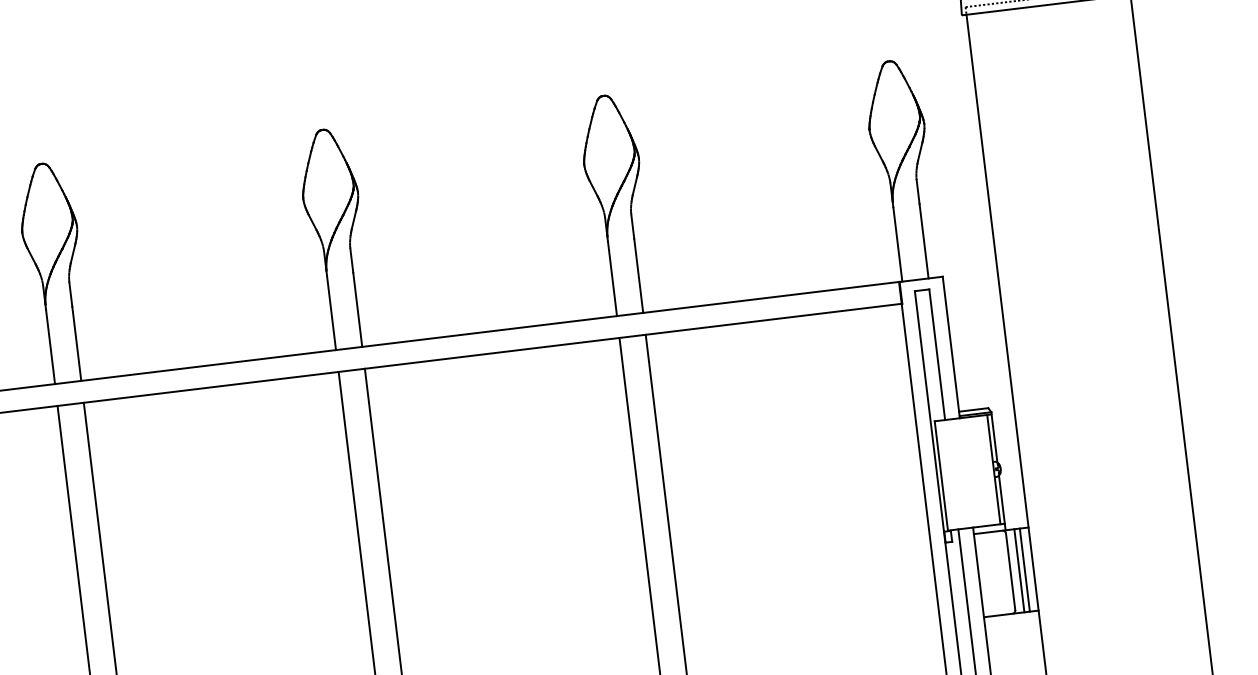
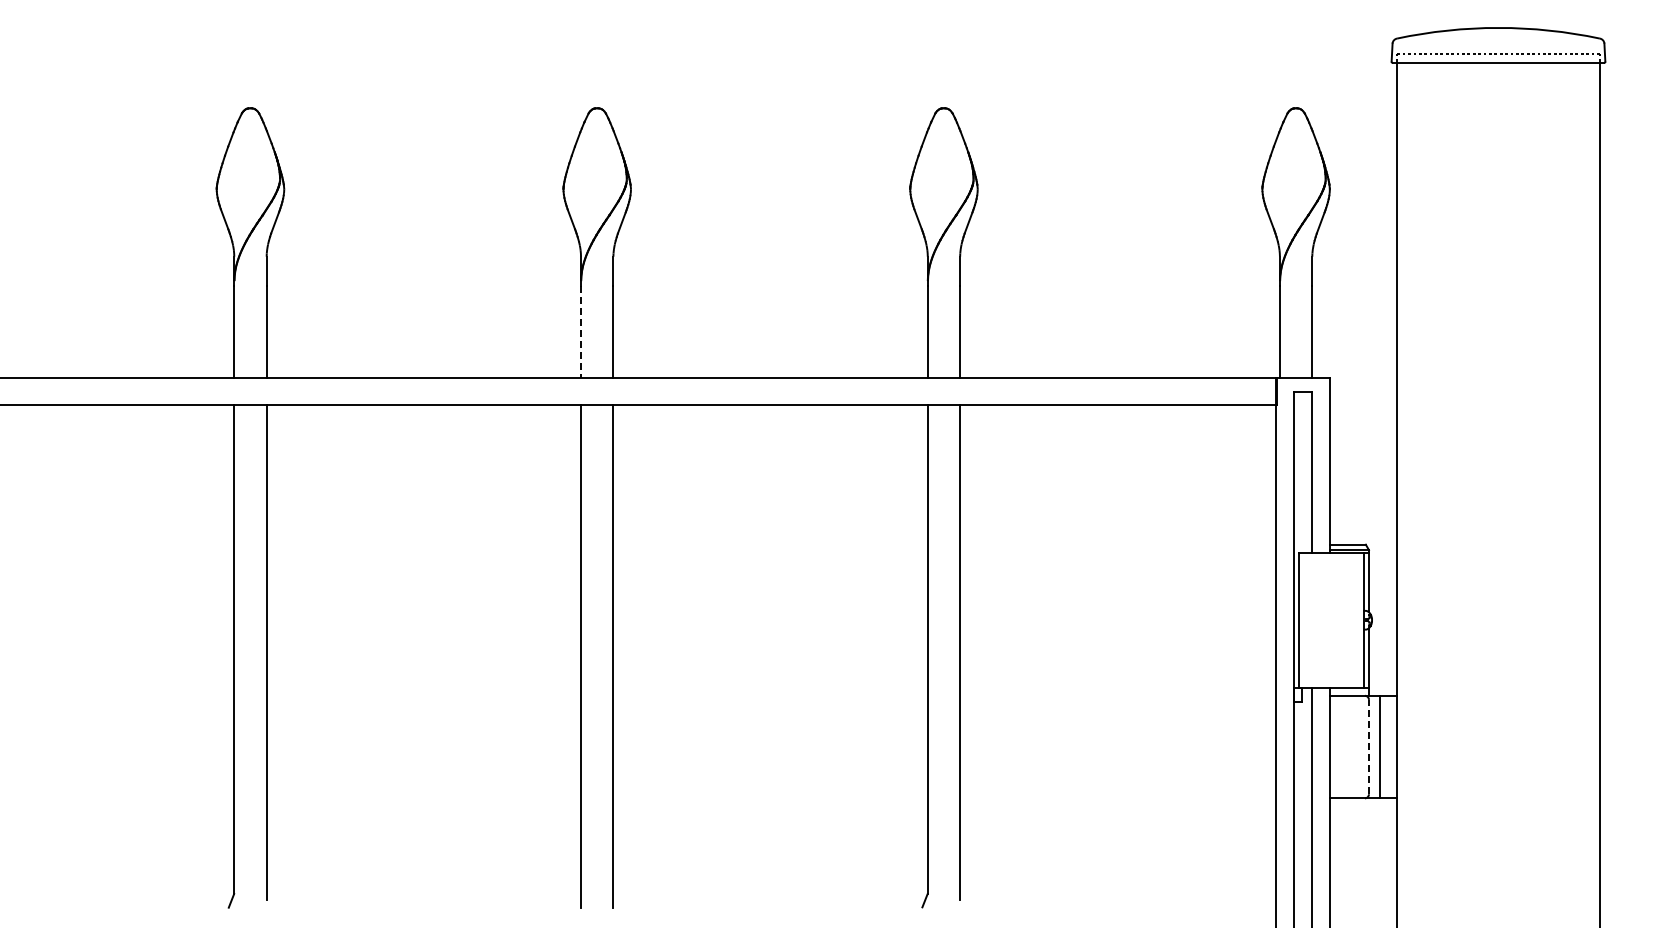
line: (331, 313) -> (581, 332), solid -> dashed
line: (1024, 569) -> (1386, 746), removed
line: (1010, 571) -> (1368, 746), solid -> dashed

